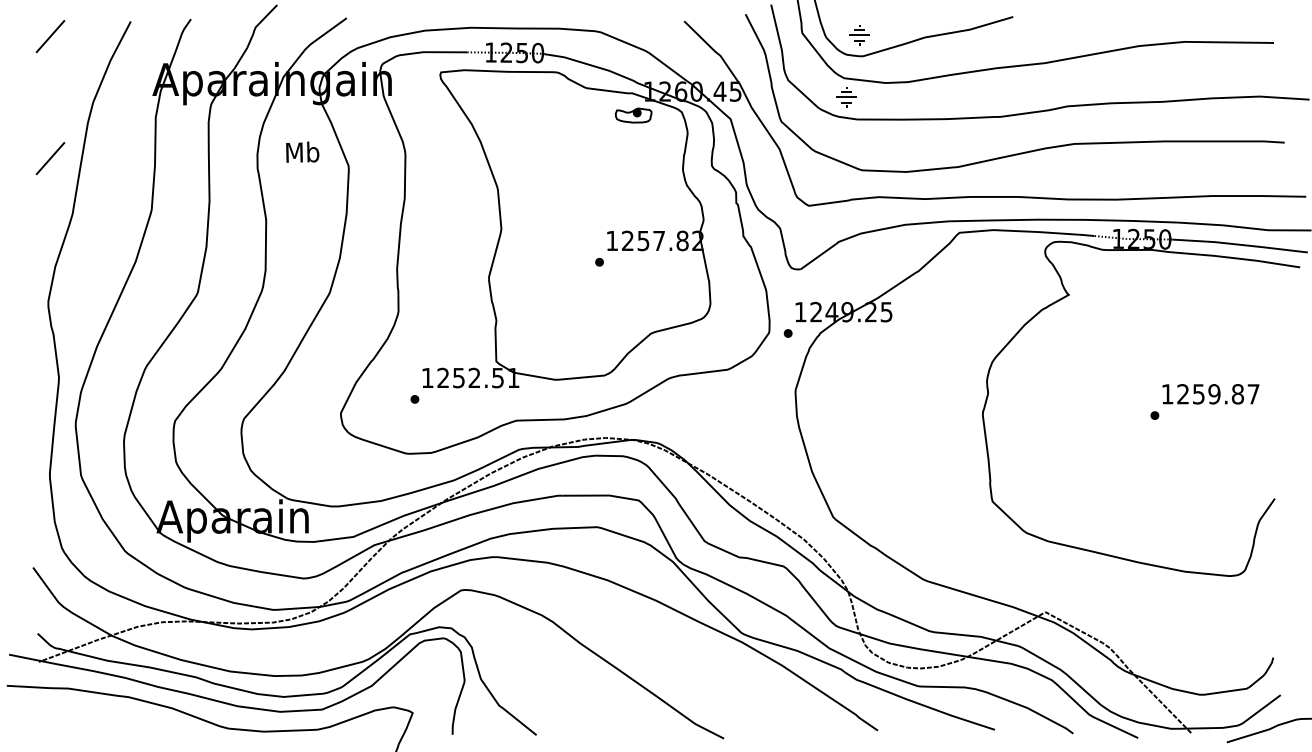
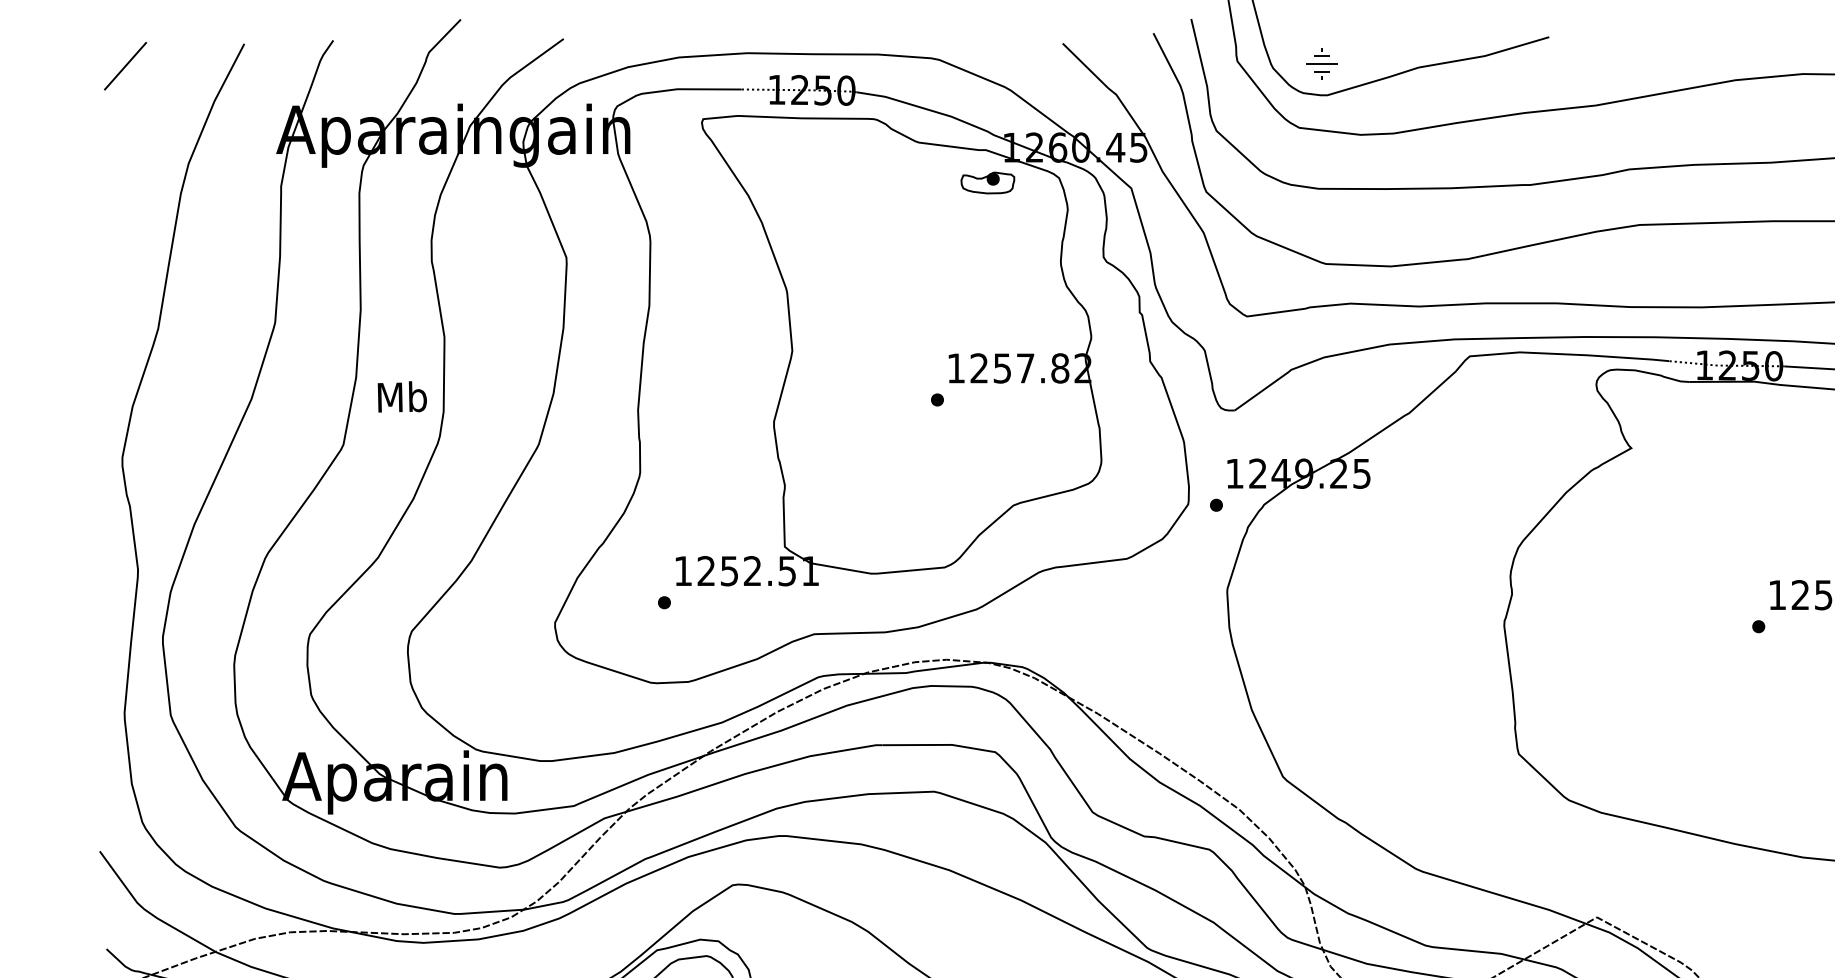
part: (846, 97) -> (1302, 156), removed
text: (302, 151) -> (402, 395), moved
line: (50, 158) -> (125, 246), removed

